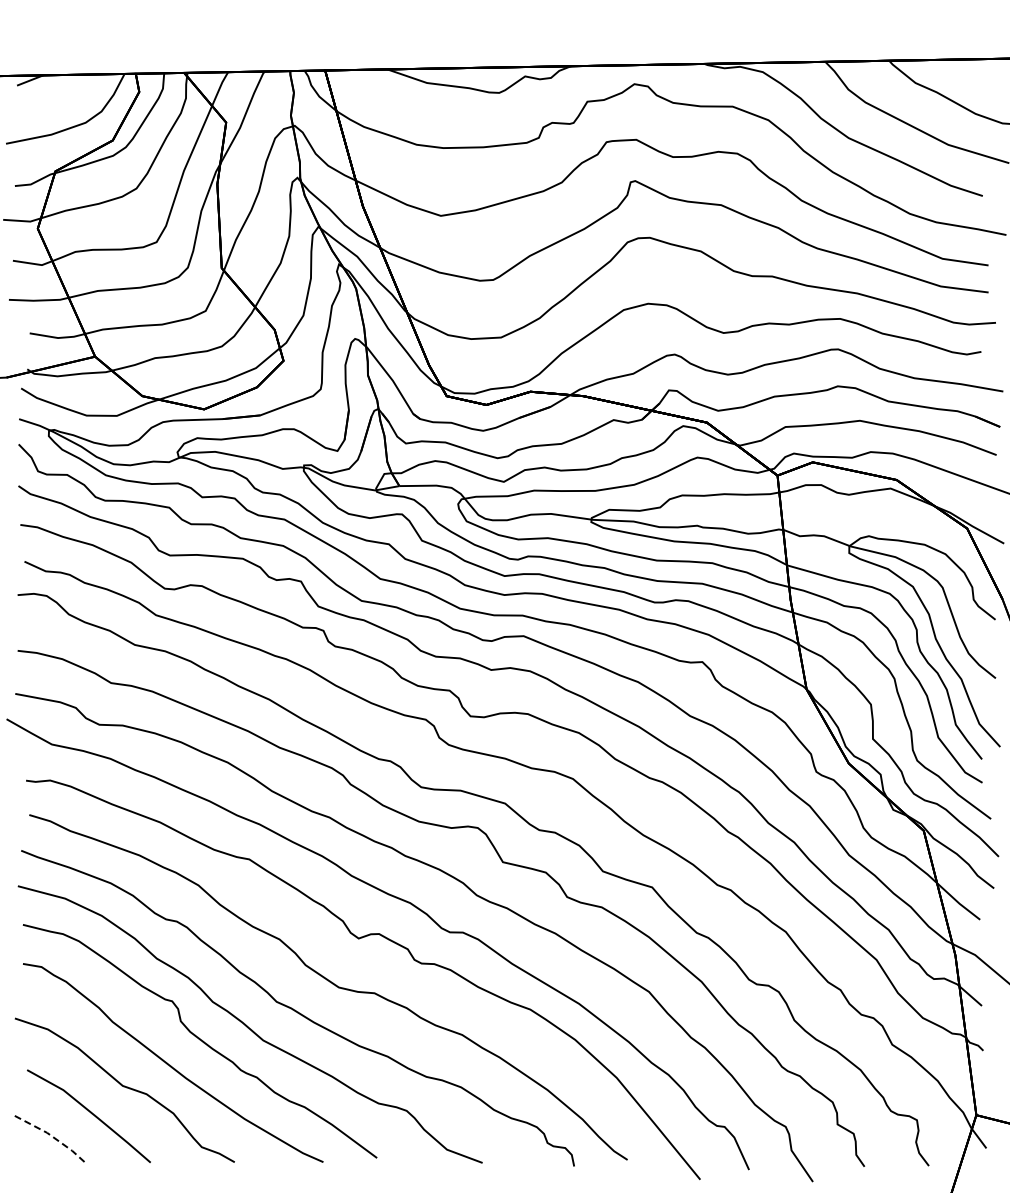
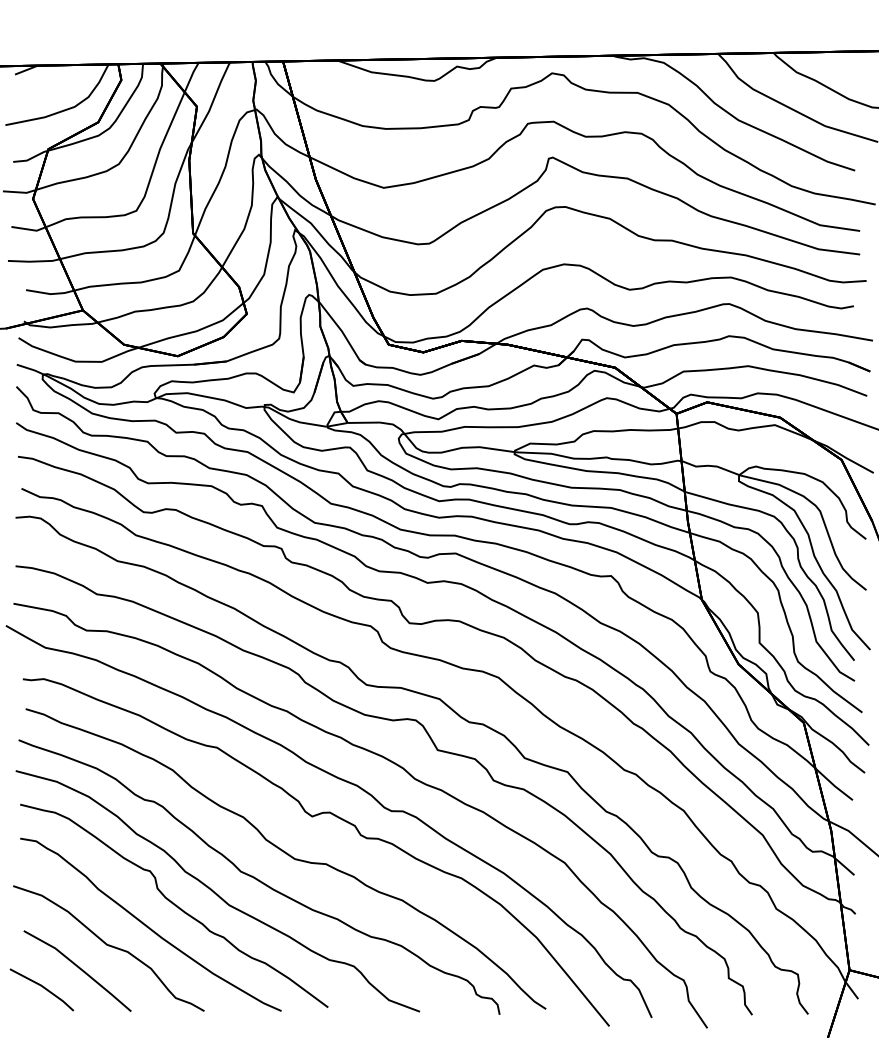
line: (49, 1134) -> (43, 987), dashed -> solid

